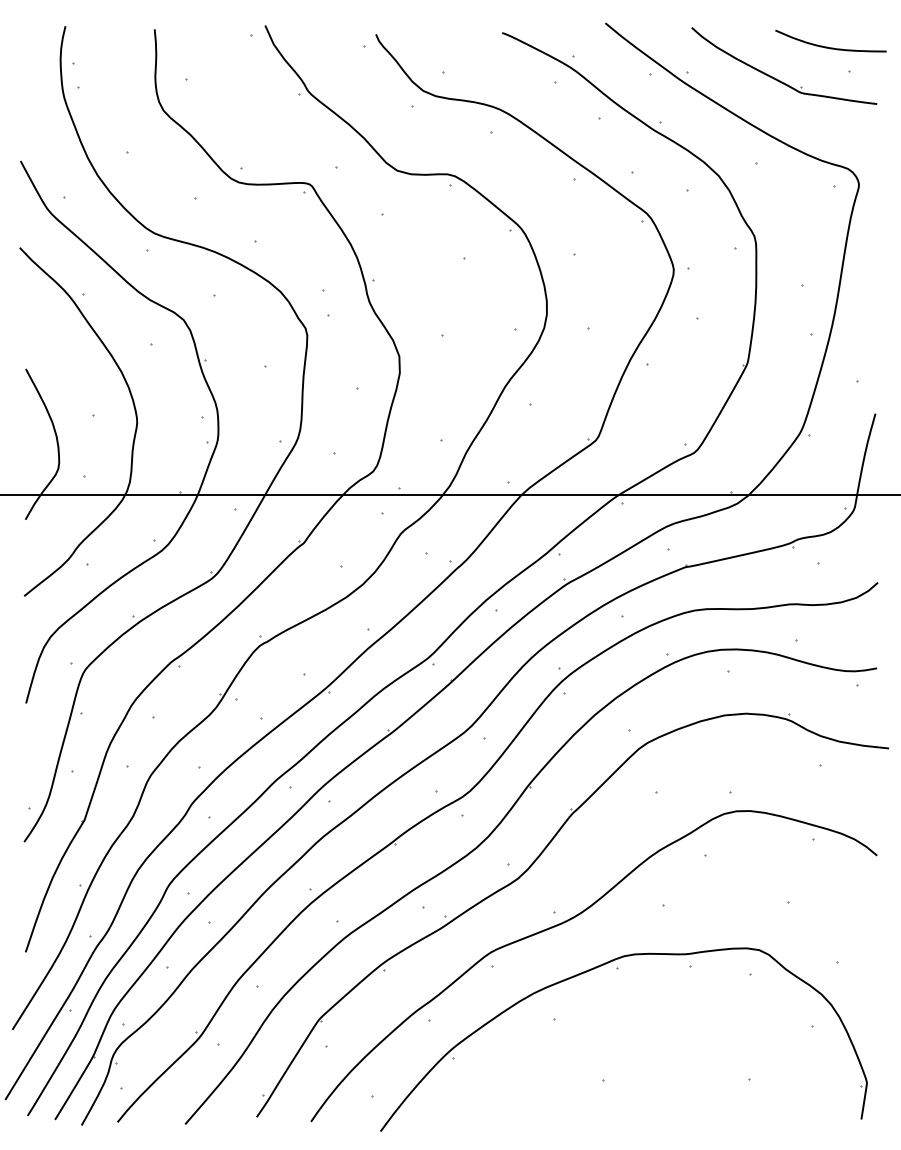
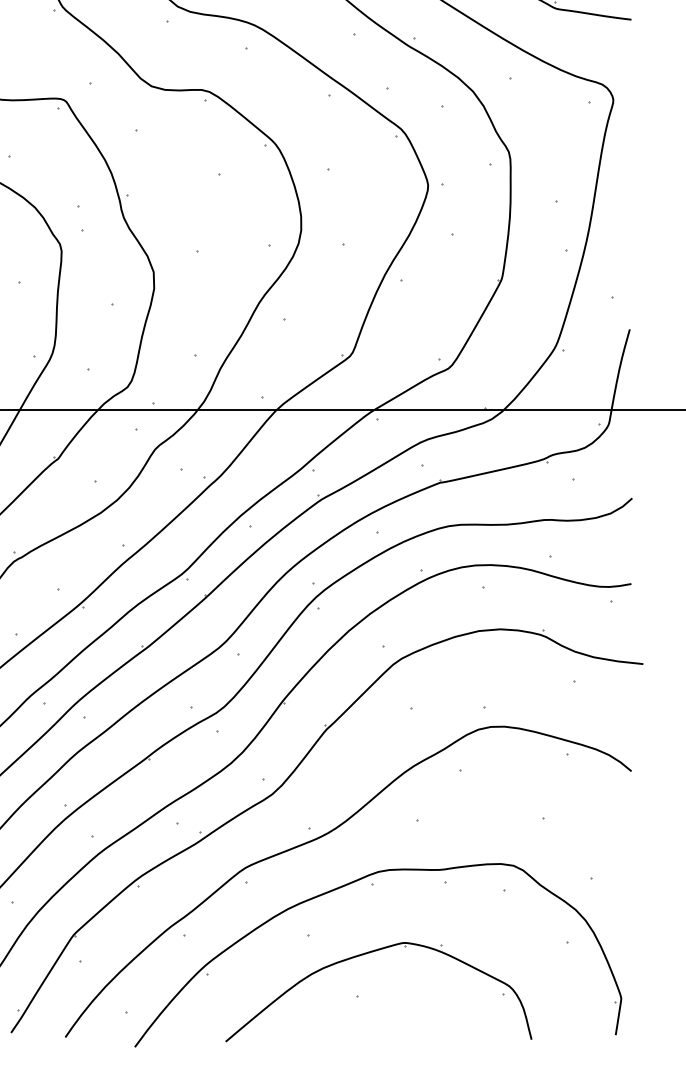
part: (613, 1038) -> (367, 954), added

